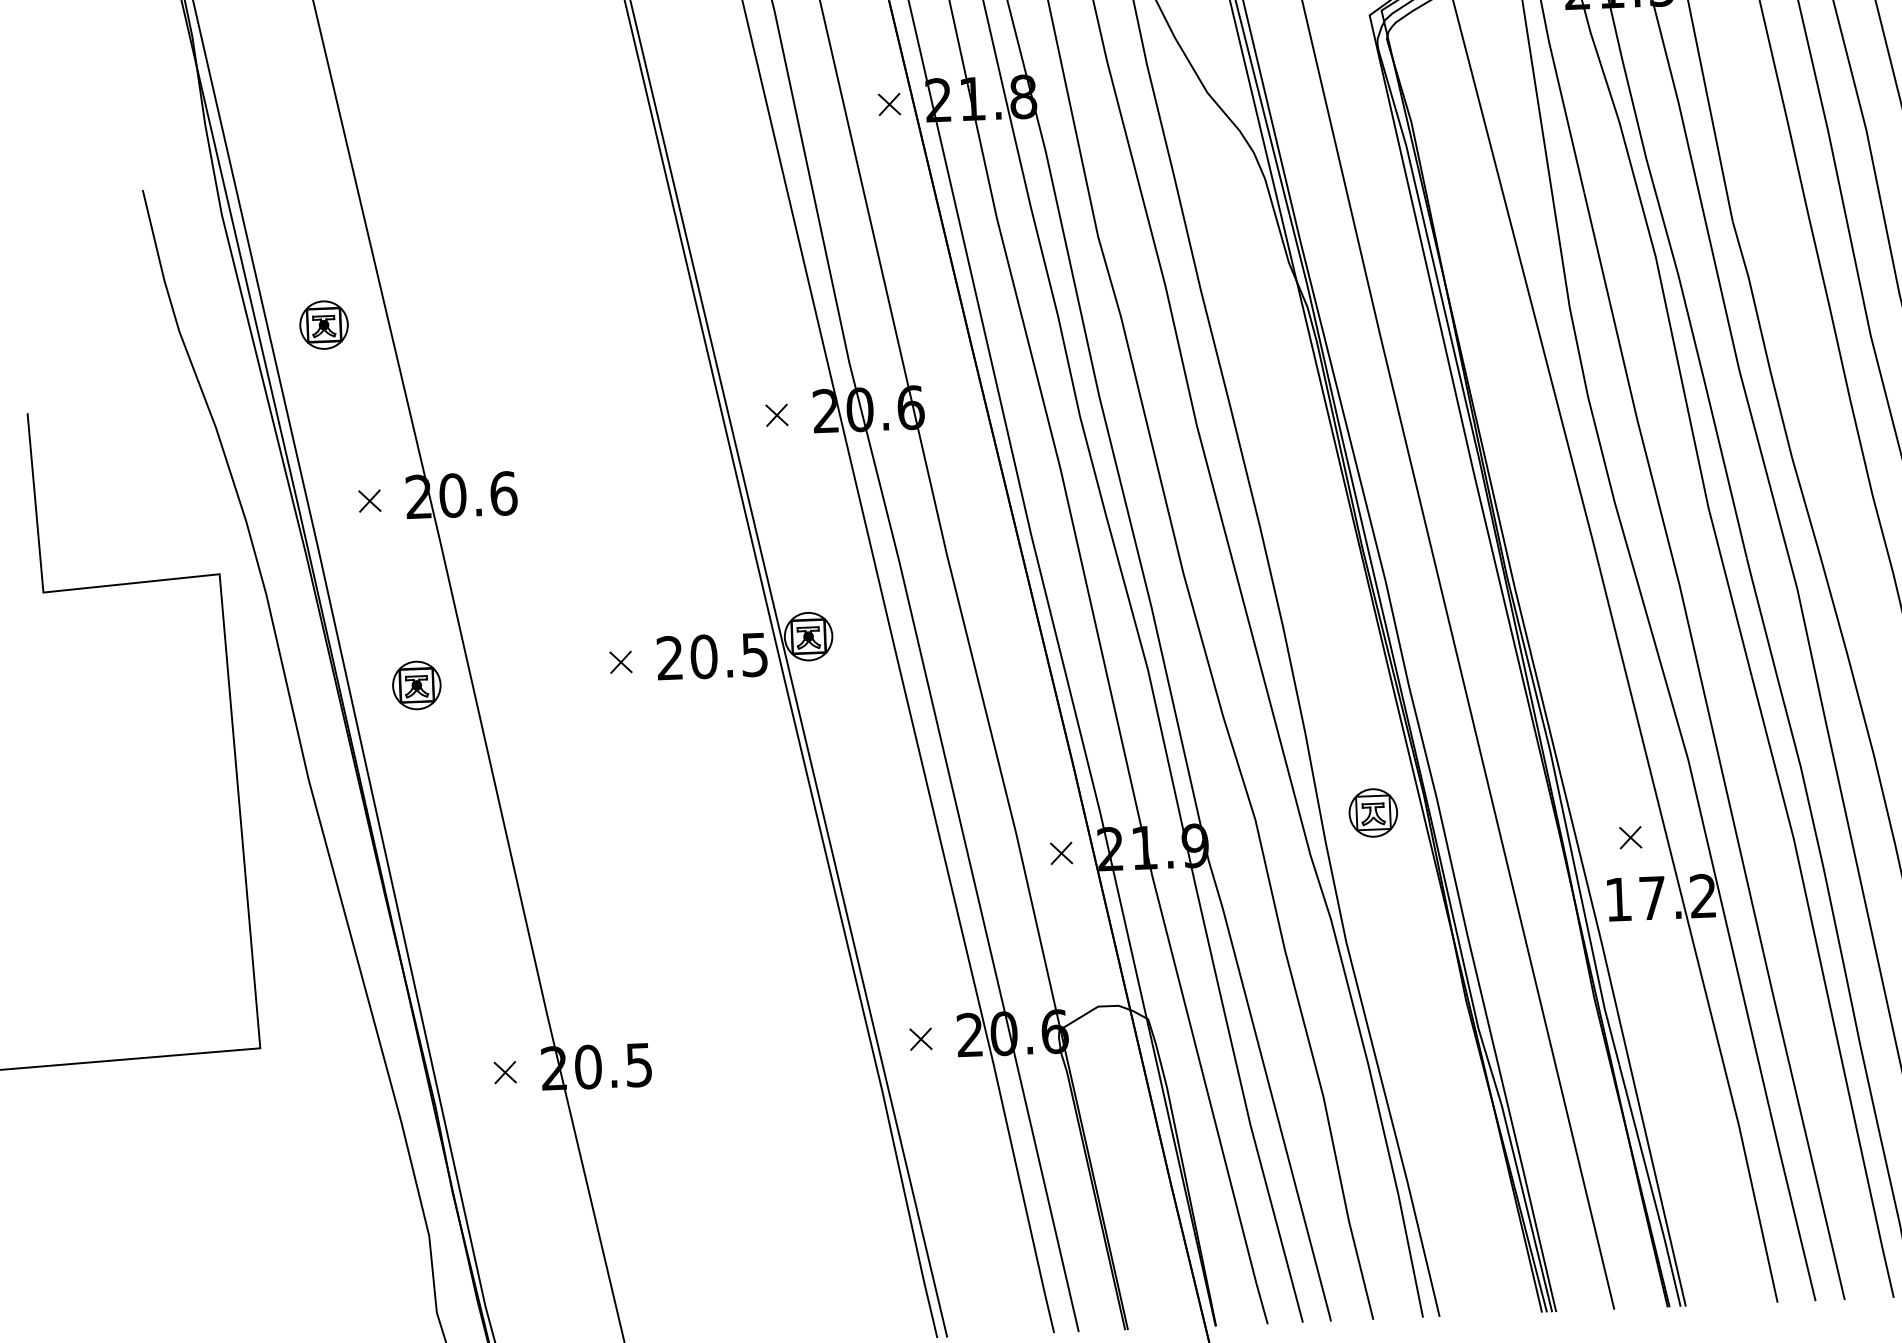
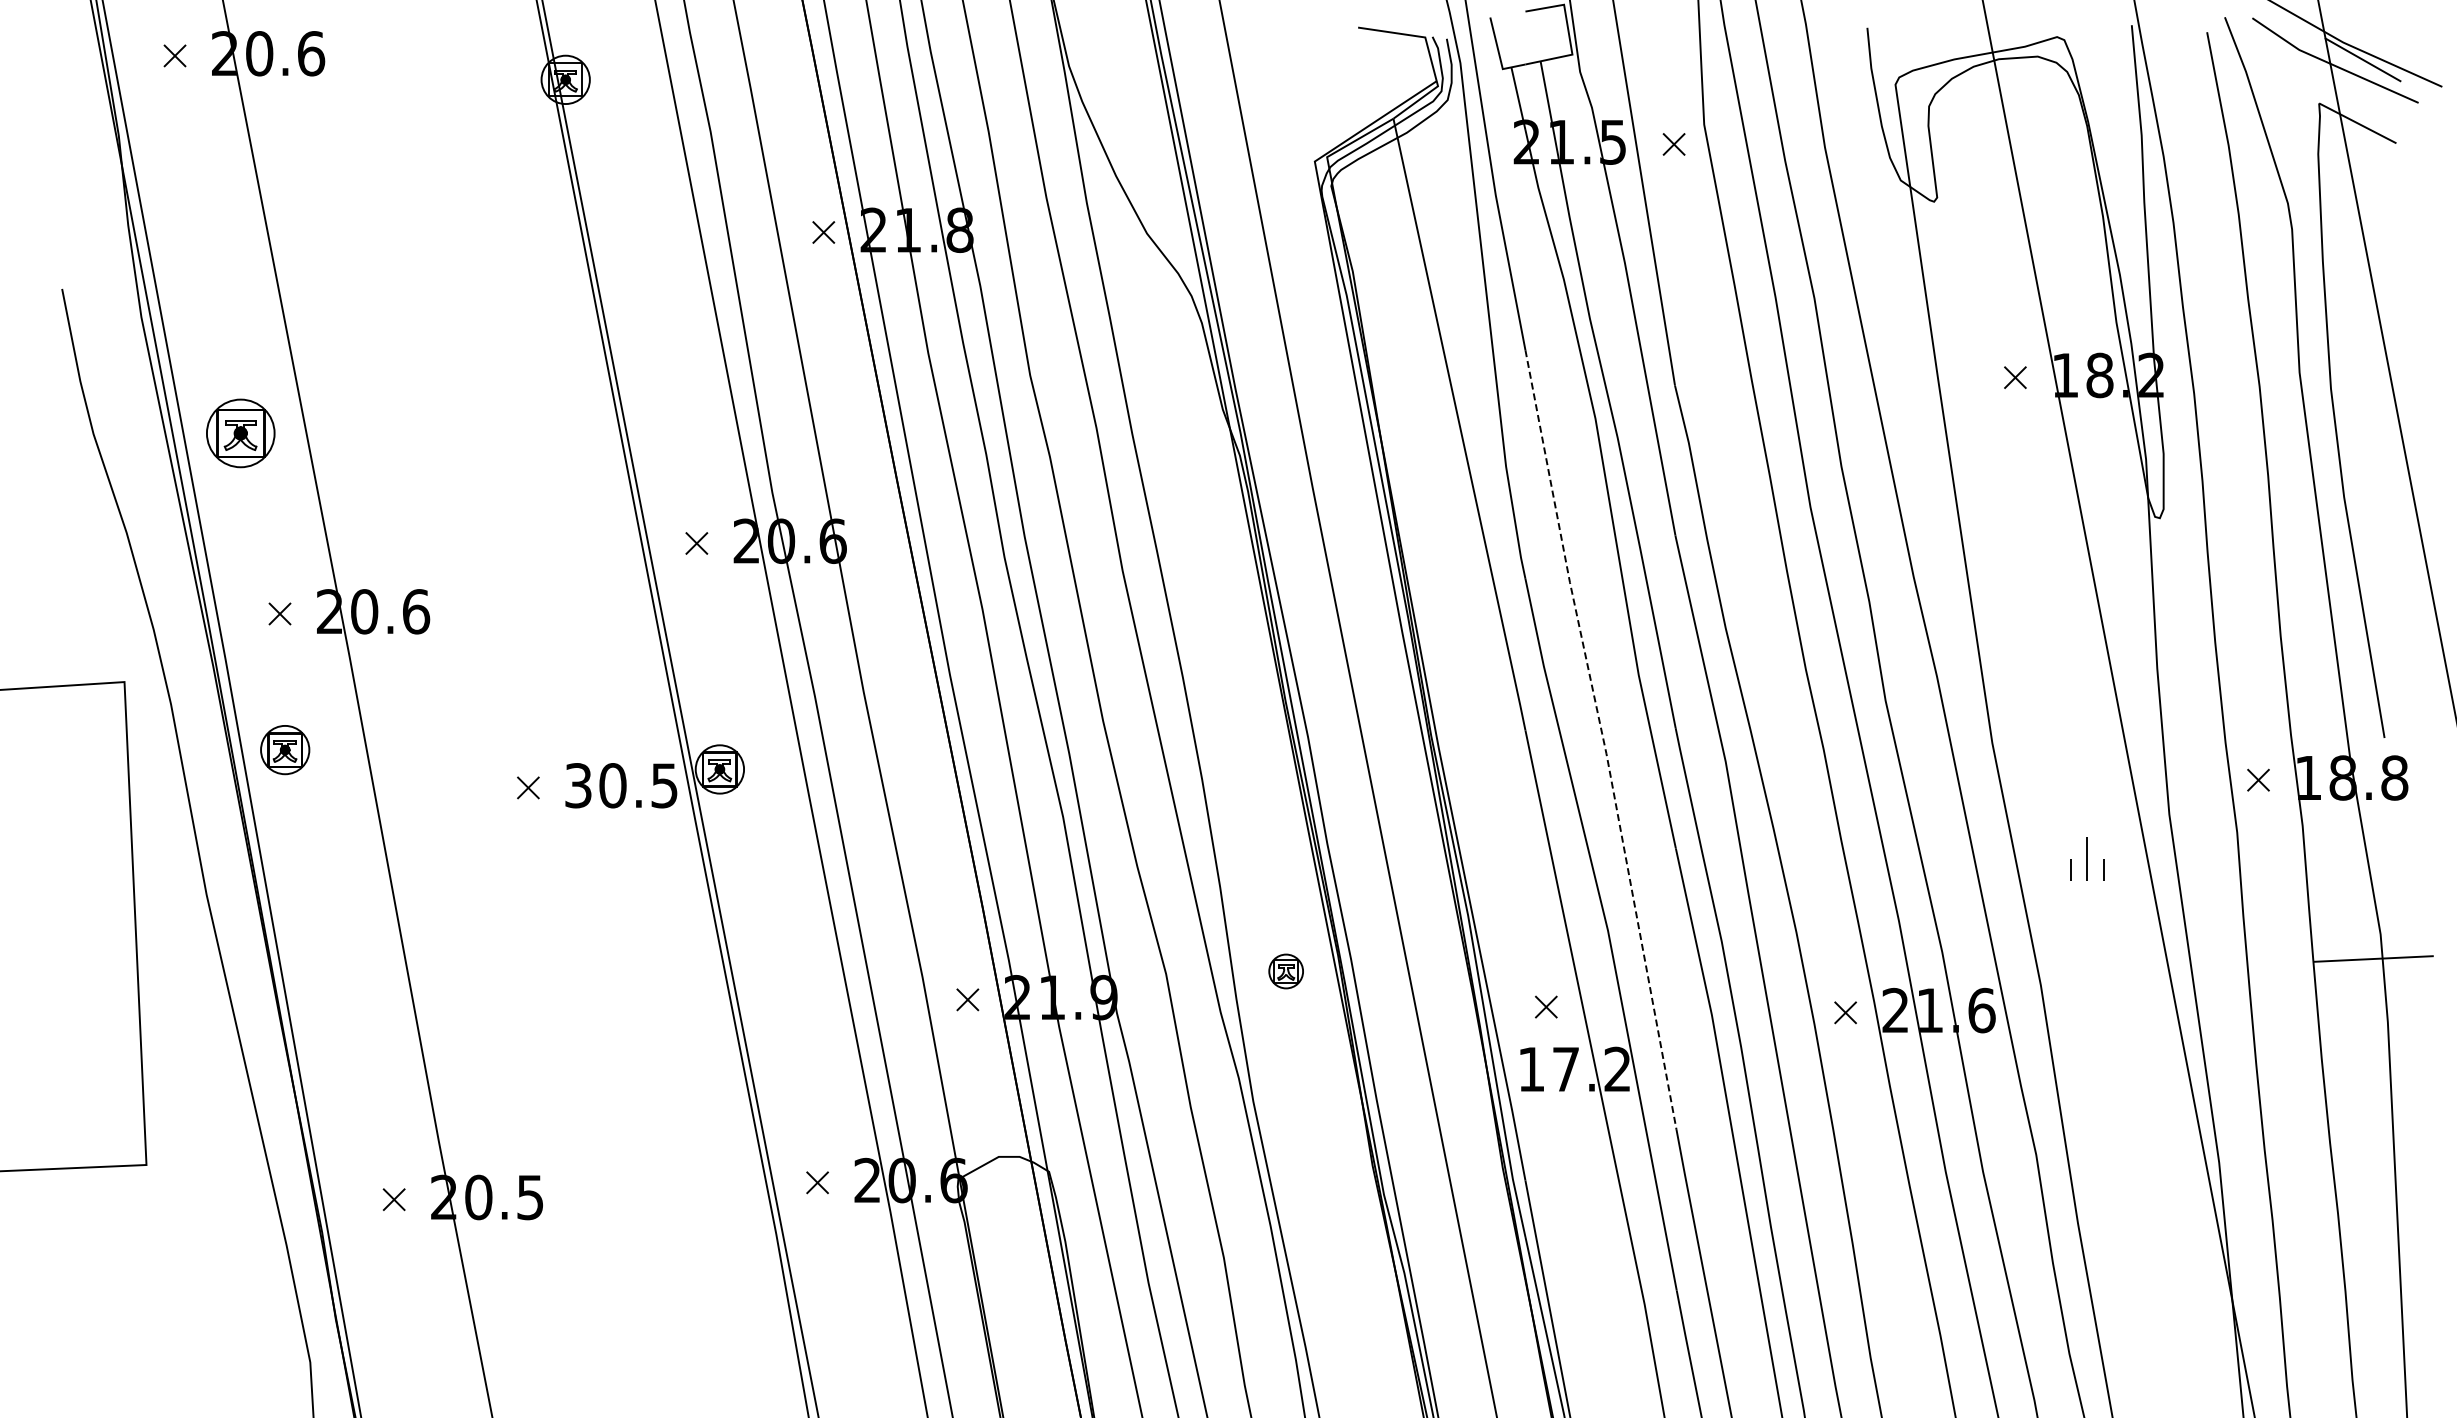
part: (323, 325) -> (240, 433), size x1.4
line: (1676, 573) -> (1603, 740), solid -> dashed
text: (670, 658) -> (578, 785), 20.5 -> 30.5
part: (417, 685) -> (285, 750), moved
part: (1373, 812) -> (1286, 971), size x0.7

